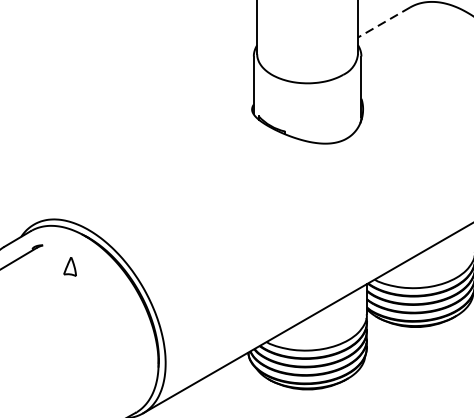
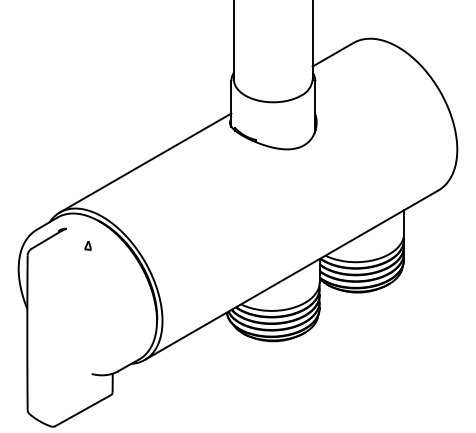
line: (383, 23) -> (332, 55), dashed -> solid
line: (143, 160) -> (145, 162), added
part: (69, 268) -> (87, 246), size x0.62

